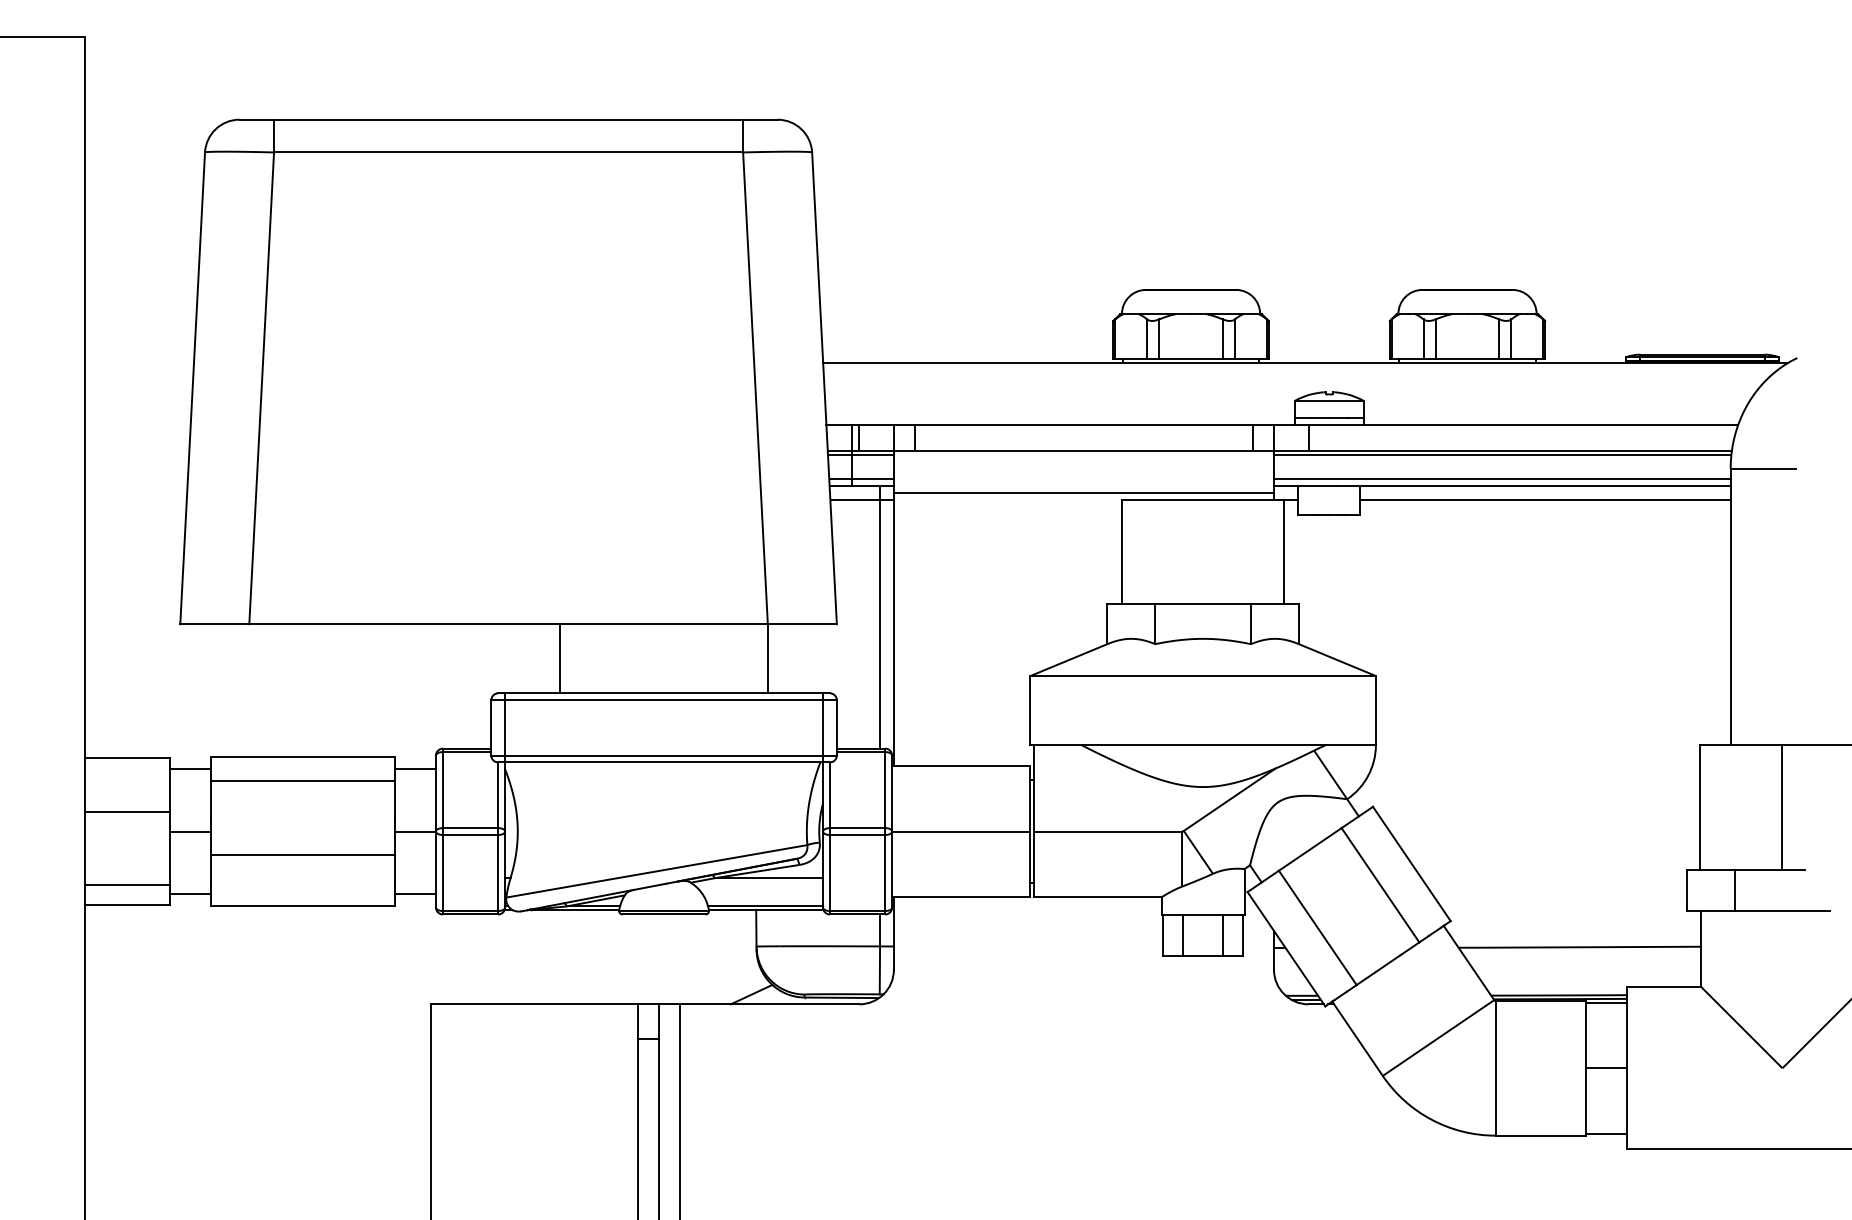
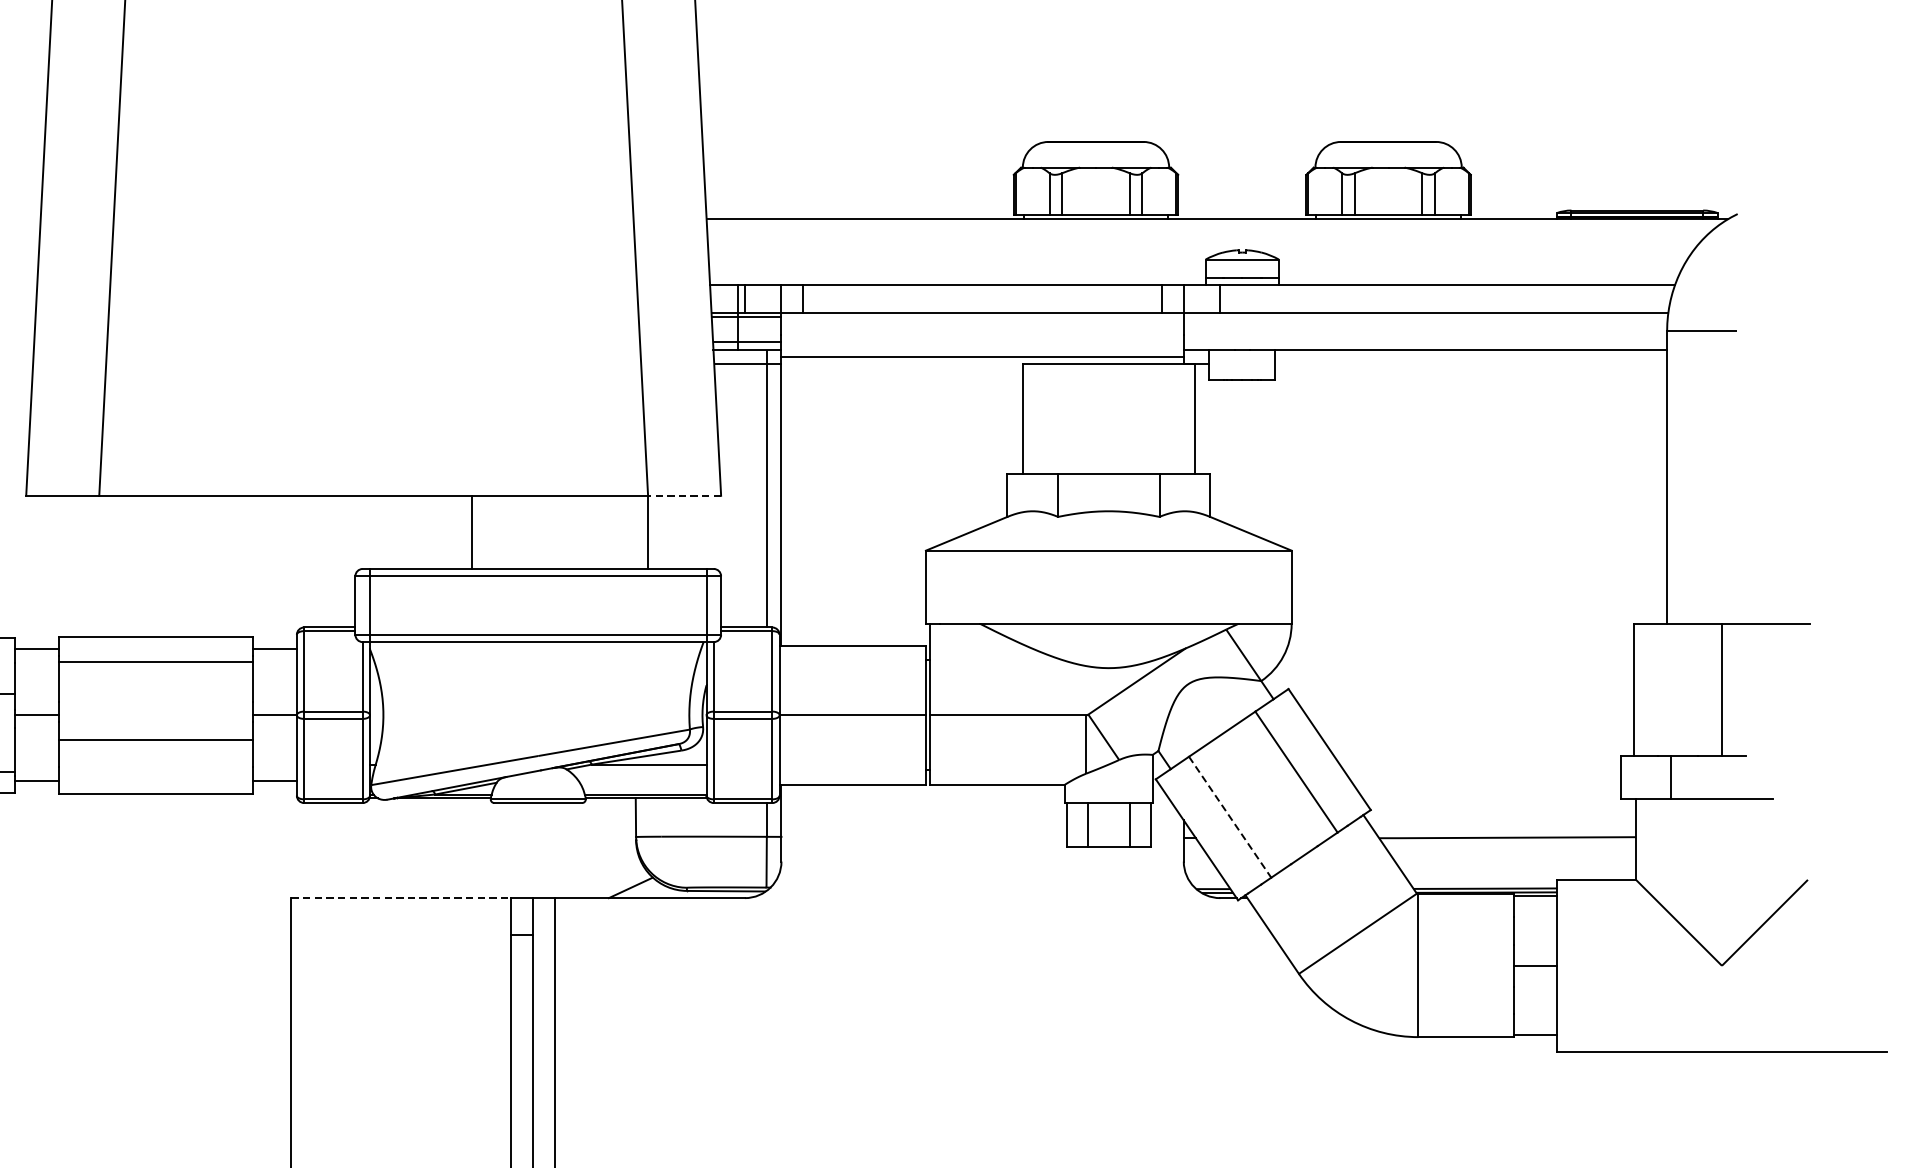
line: (1502, 454) -> (1425, 316), removed
line: (1502, 479) -> (1425, 342), removed
line: (1545, 499) -> (1471, 363), removed
line: (802, 624) -> (684, 496), solid -> dashed
line: (560, 658) -> (472, 532), moved
line: (1318, 928) -> (1230, 817), solid -> dashed
line: (534, 1004) -> (401, 898), solid -> dashed

